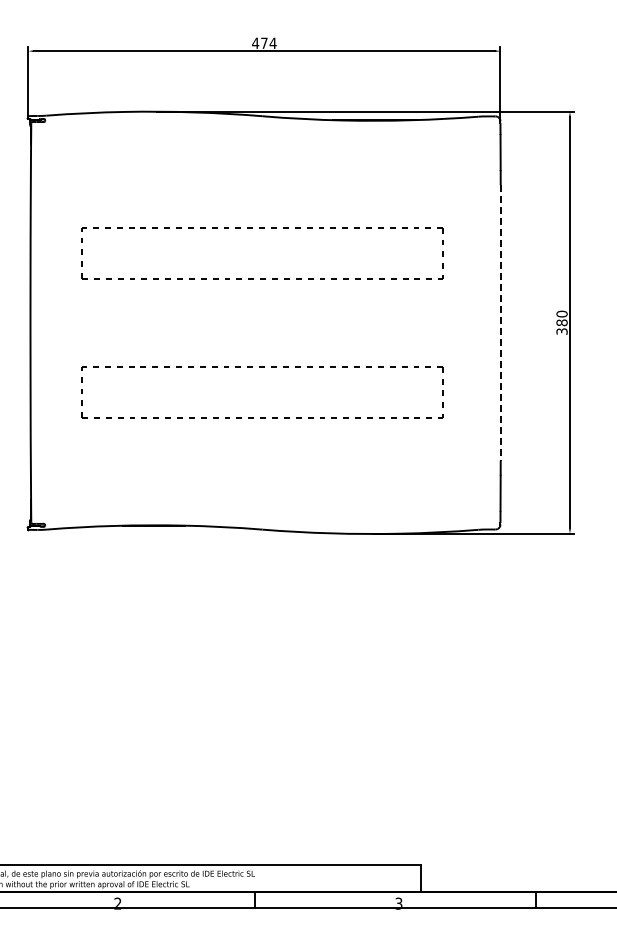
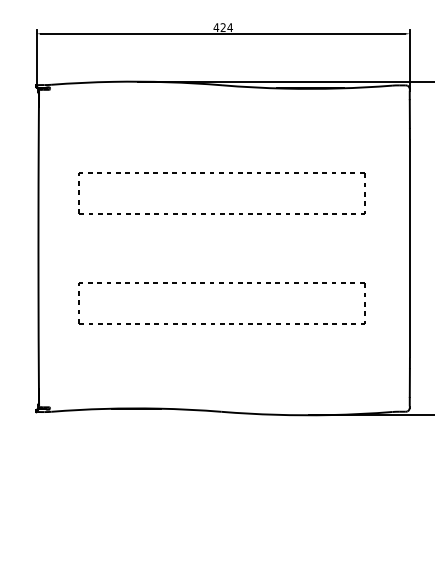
text: (264, 42) -> (223, 27), 474 -> 424
line: (500, 322) -> (409, 248), dashed -> solid

